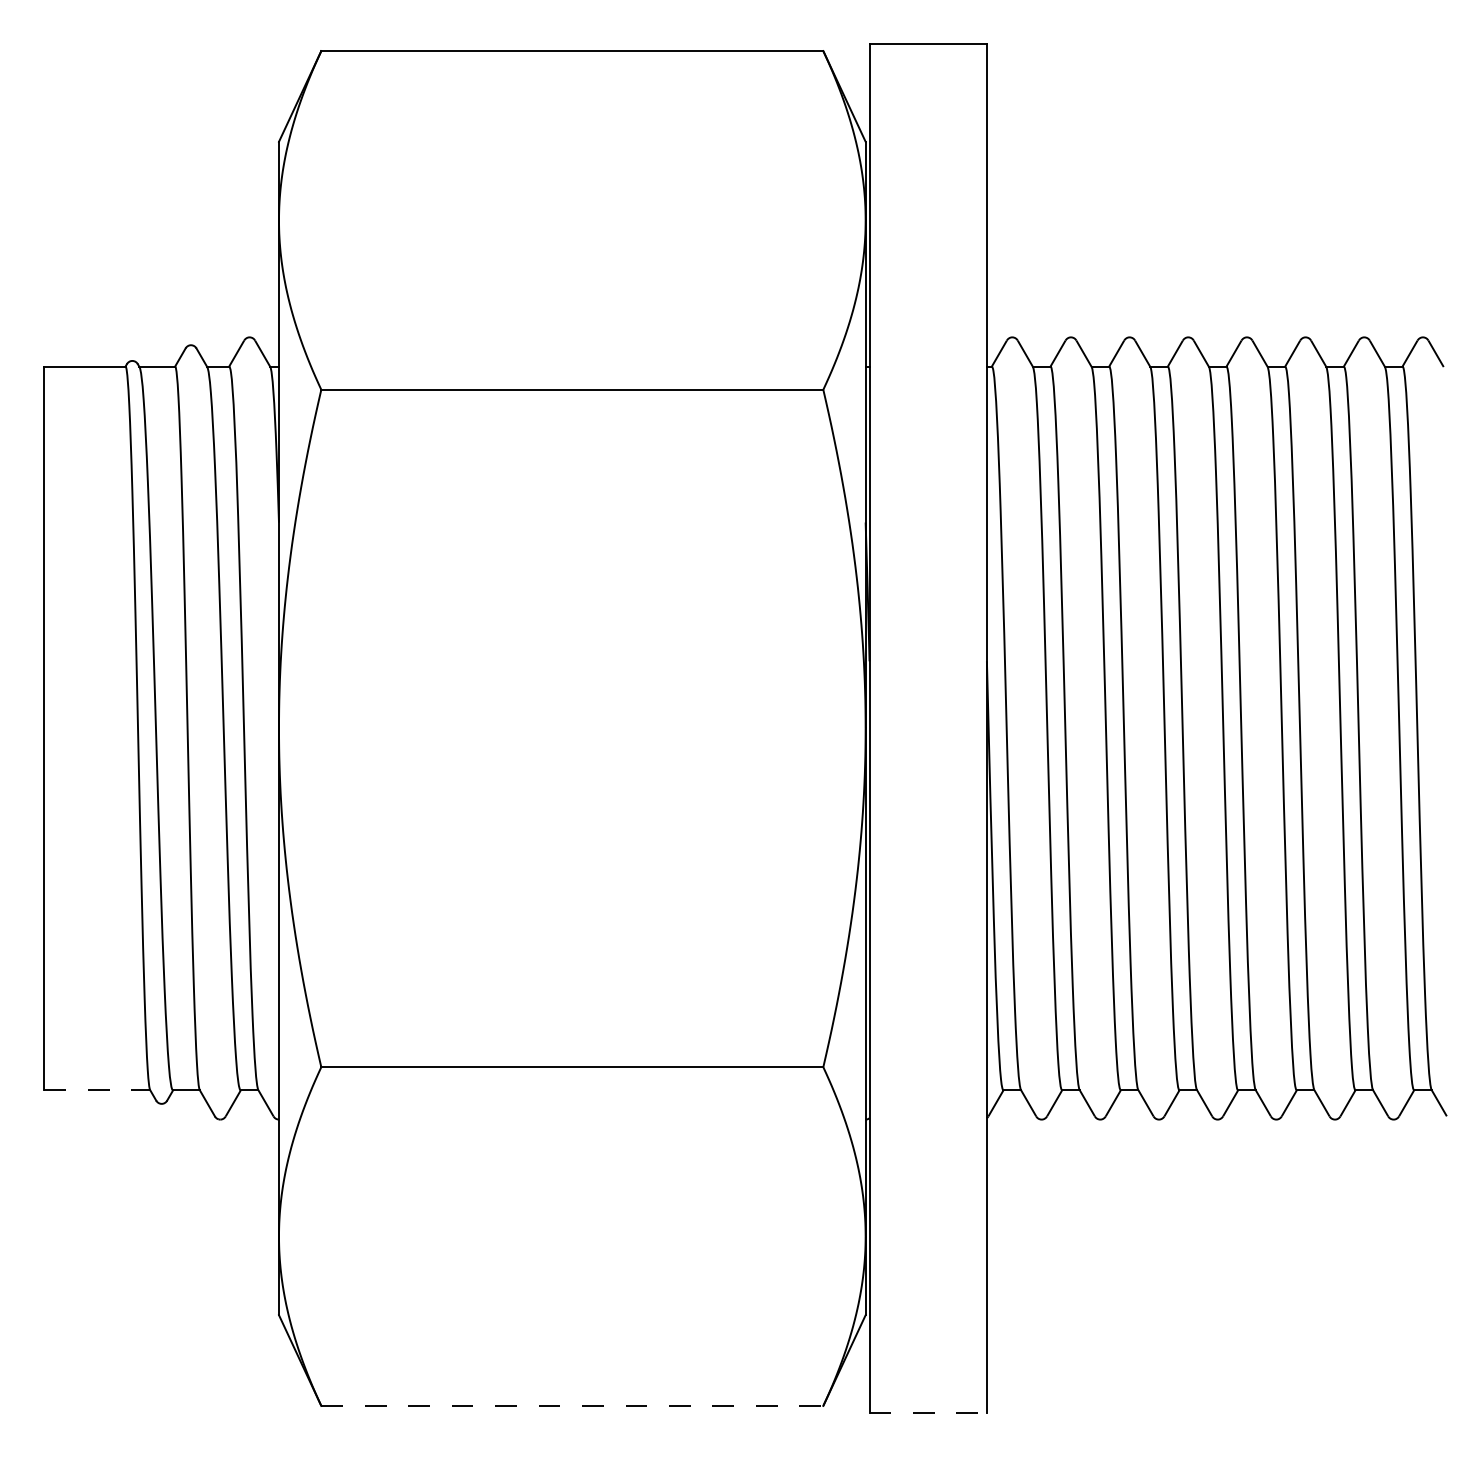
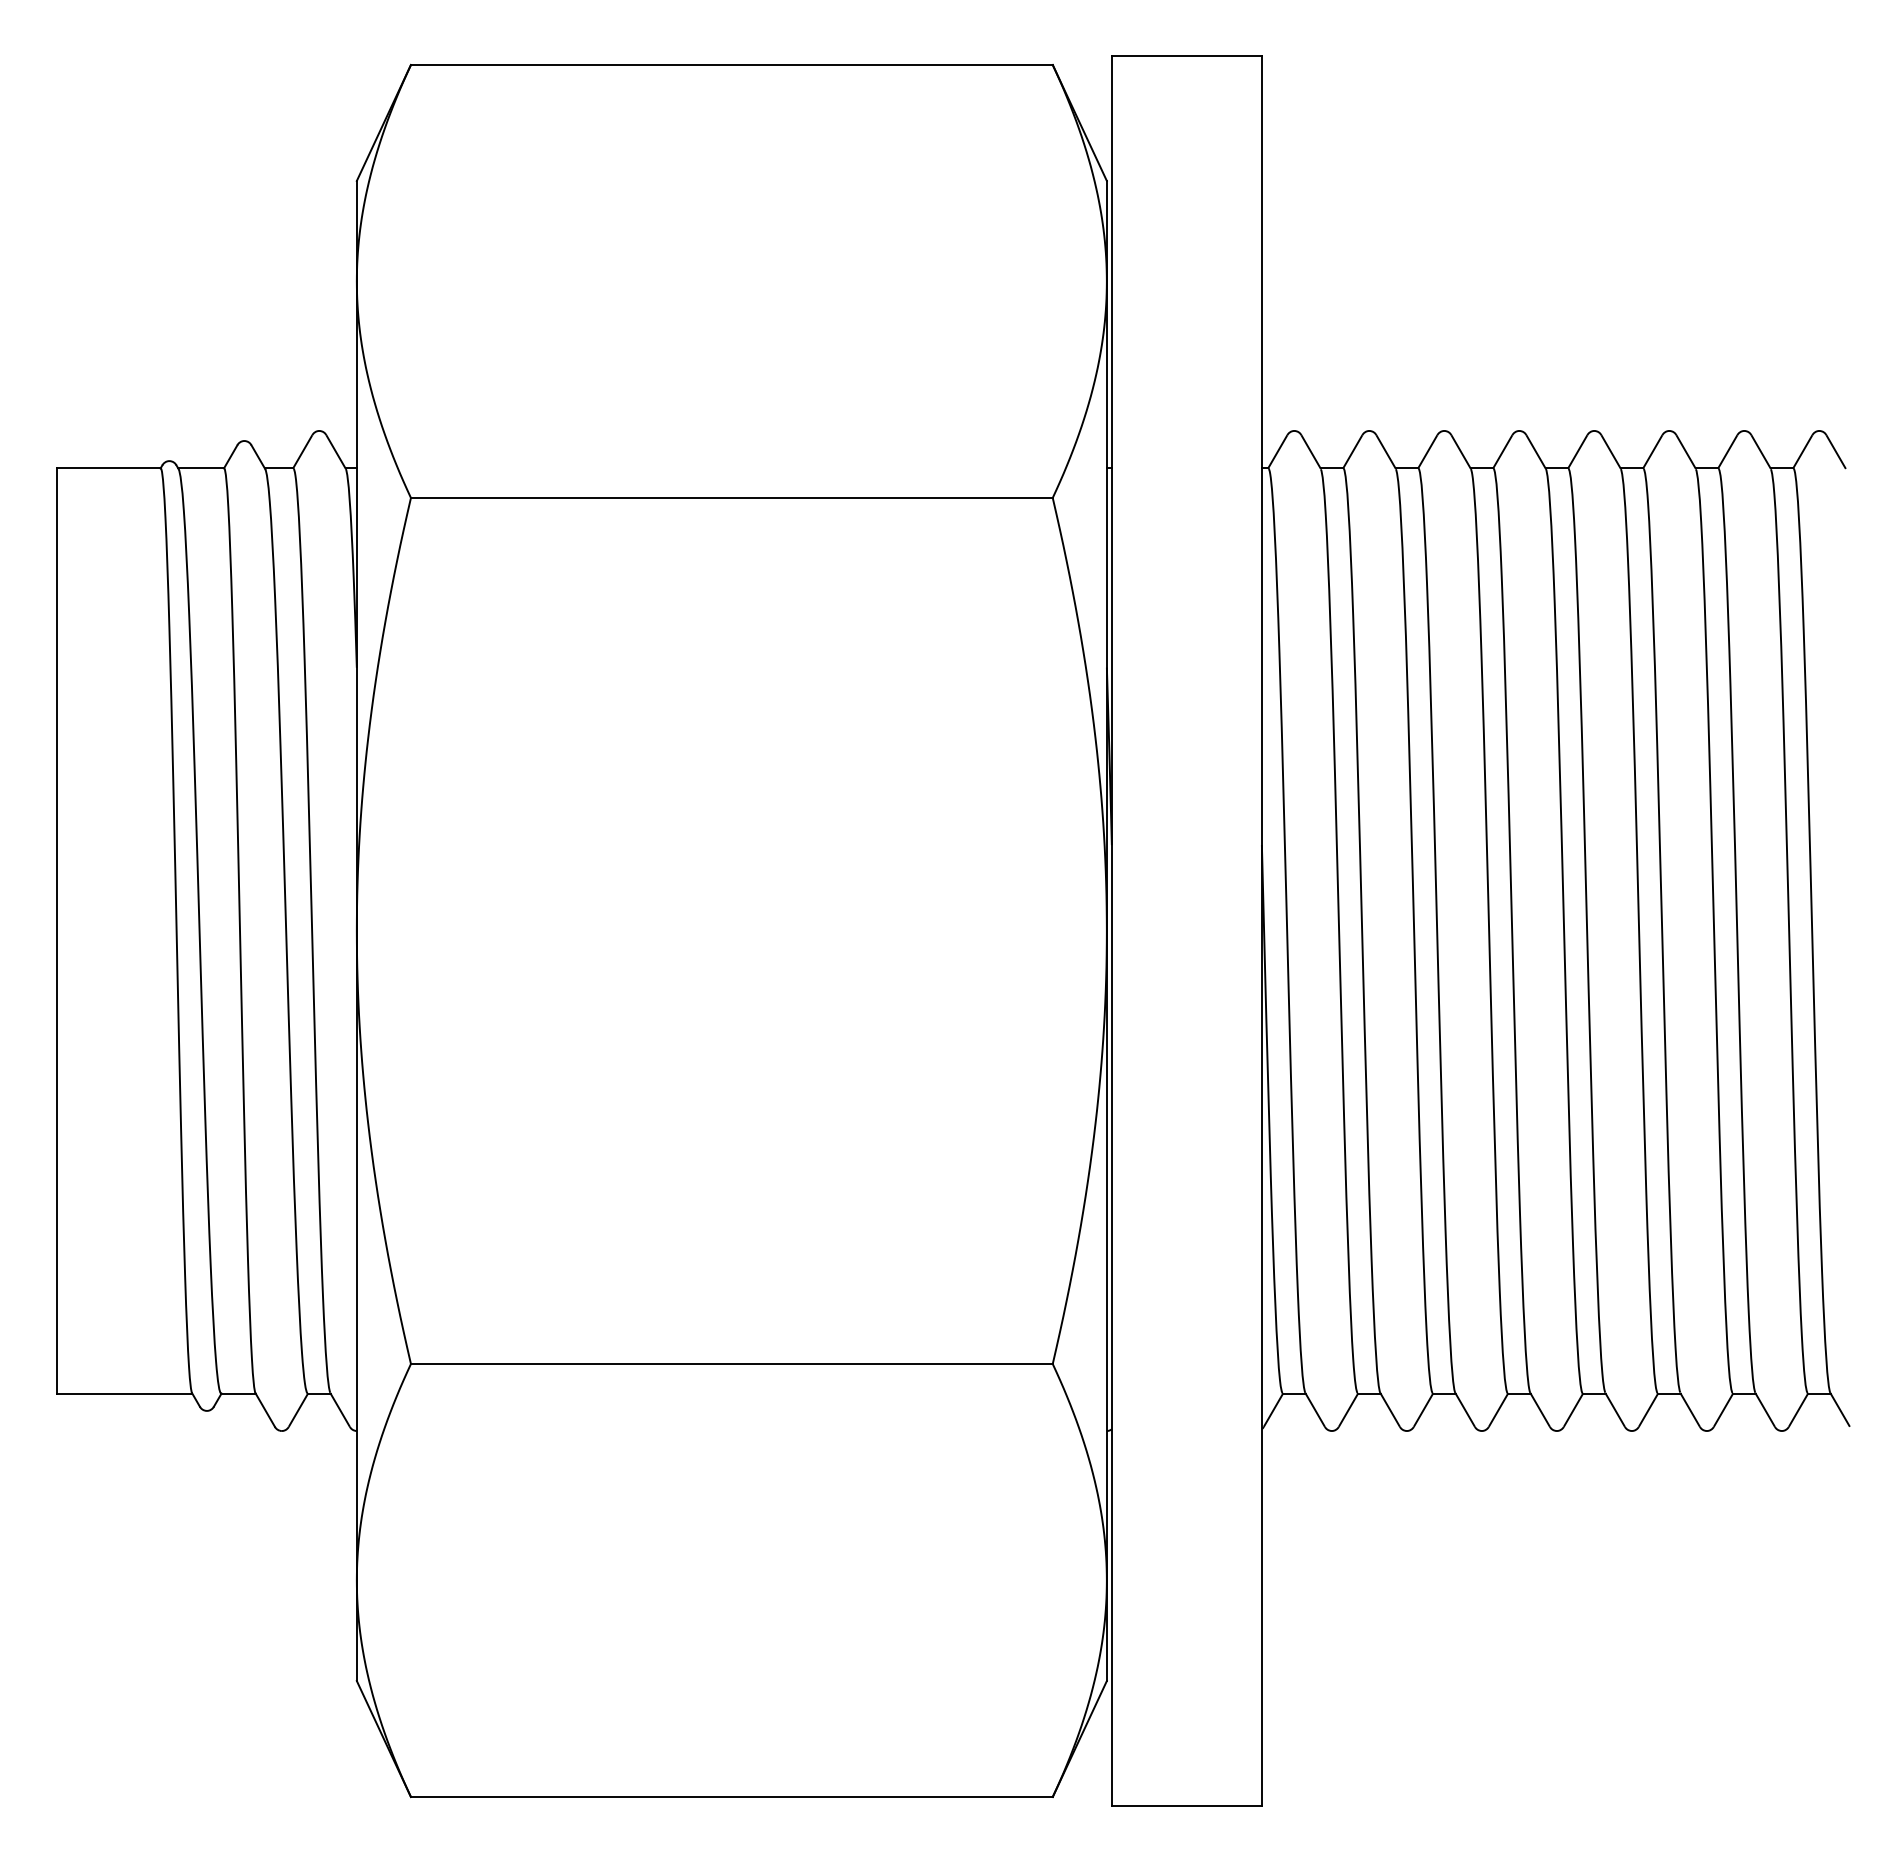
line: (97, 1090) -> (124, 1393), dashed -> solid
line: (572, 1406) -> (731, 1797), dashed -> solid
line: (928, 1413) -> (1187, 1806), dashed -> solid

